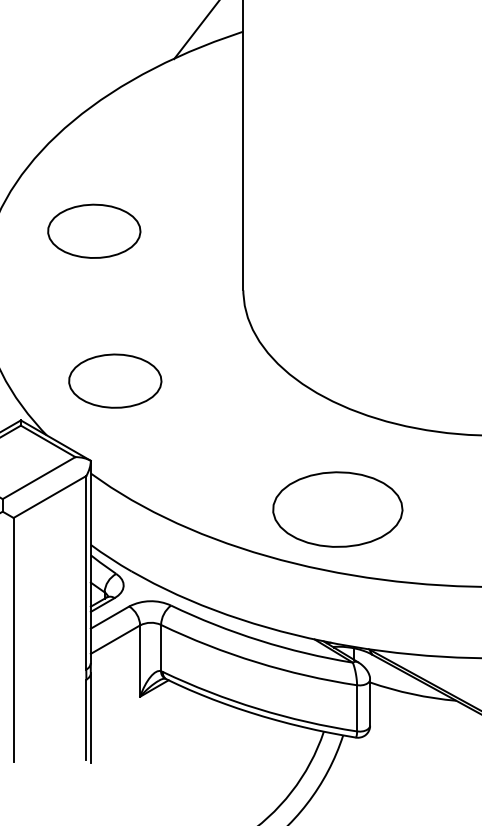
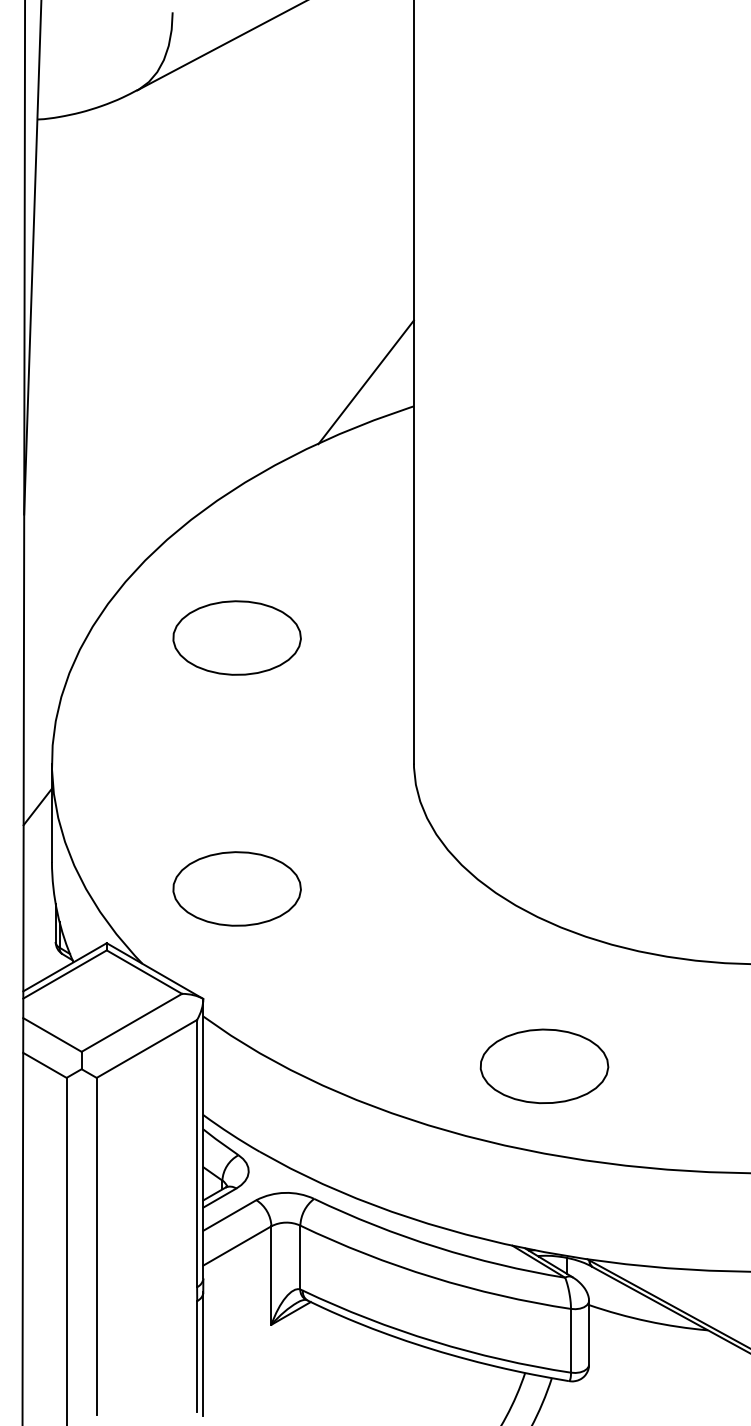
part: (93, 230) -> (236, 637), moved
part: (337, 509) -> (544, 1066), size x0.71

